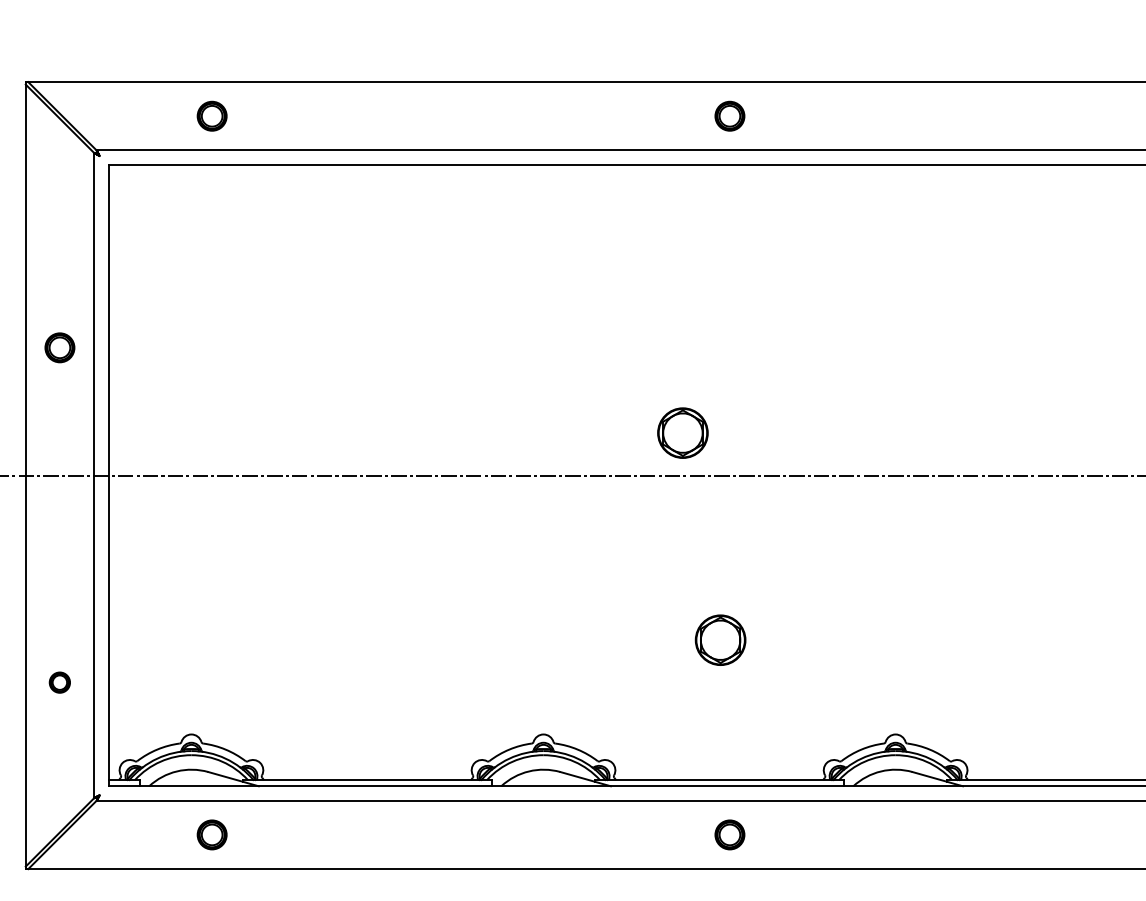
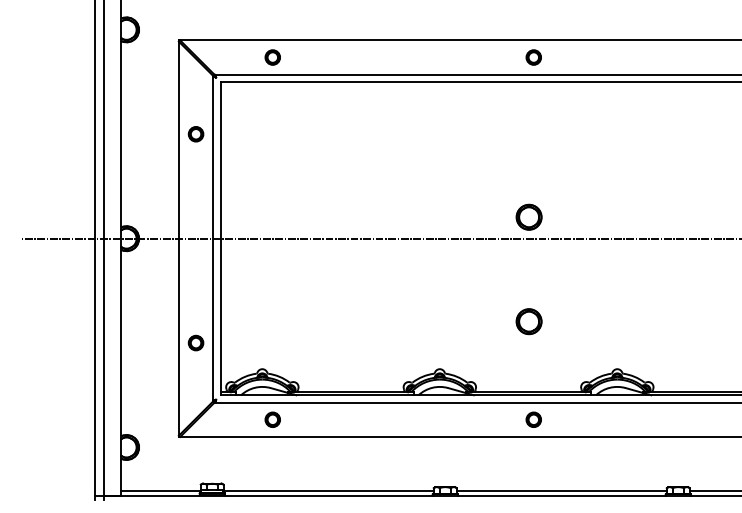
part: (58, 348) -> (195, 134), moved
part: (681, 431) -> (528, 216), moved
part: (58, 681) -> (195, 342), size x1.43

